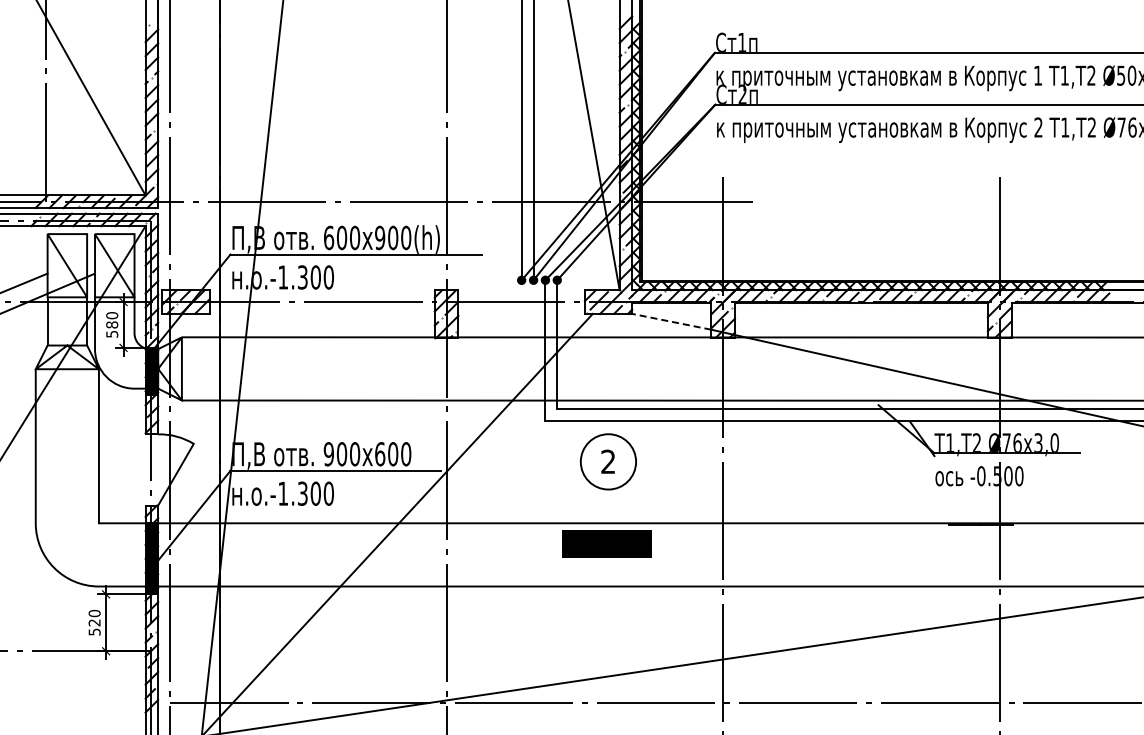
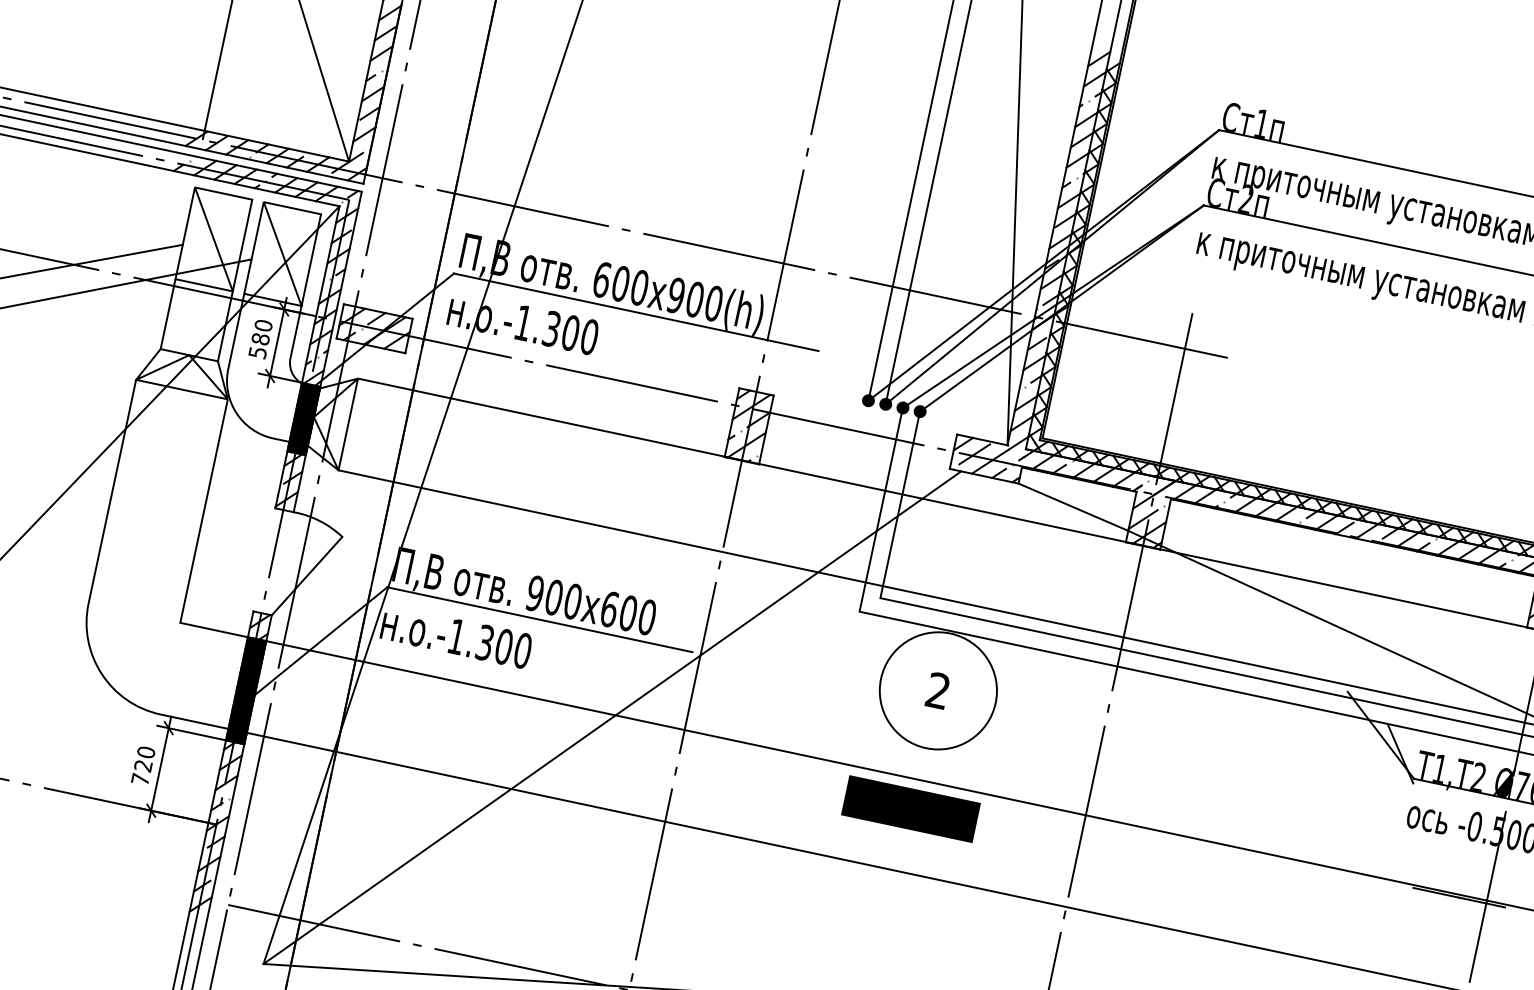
line: (671, 321) -> (1073, 506), dashed -> solid
circle: (607, 461) -> (937, 690), size x1.43
text: (94, 631) -> (140, 778), 520 -> 720

